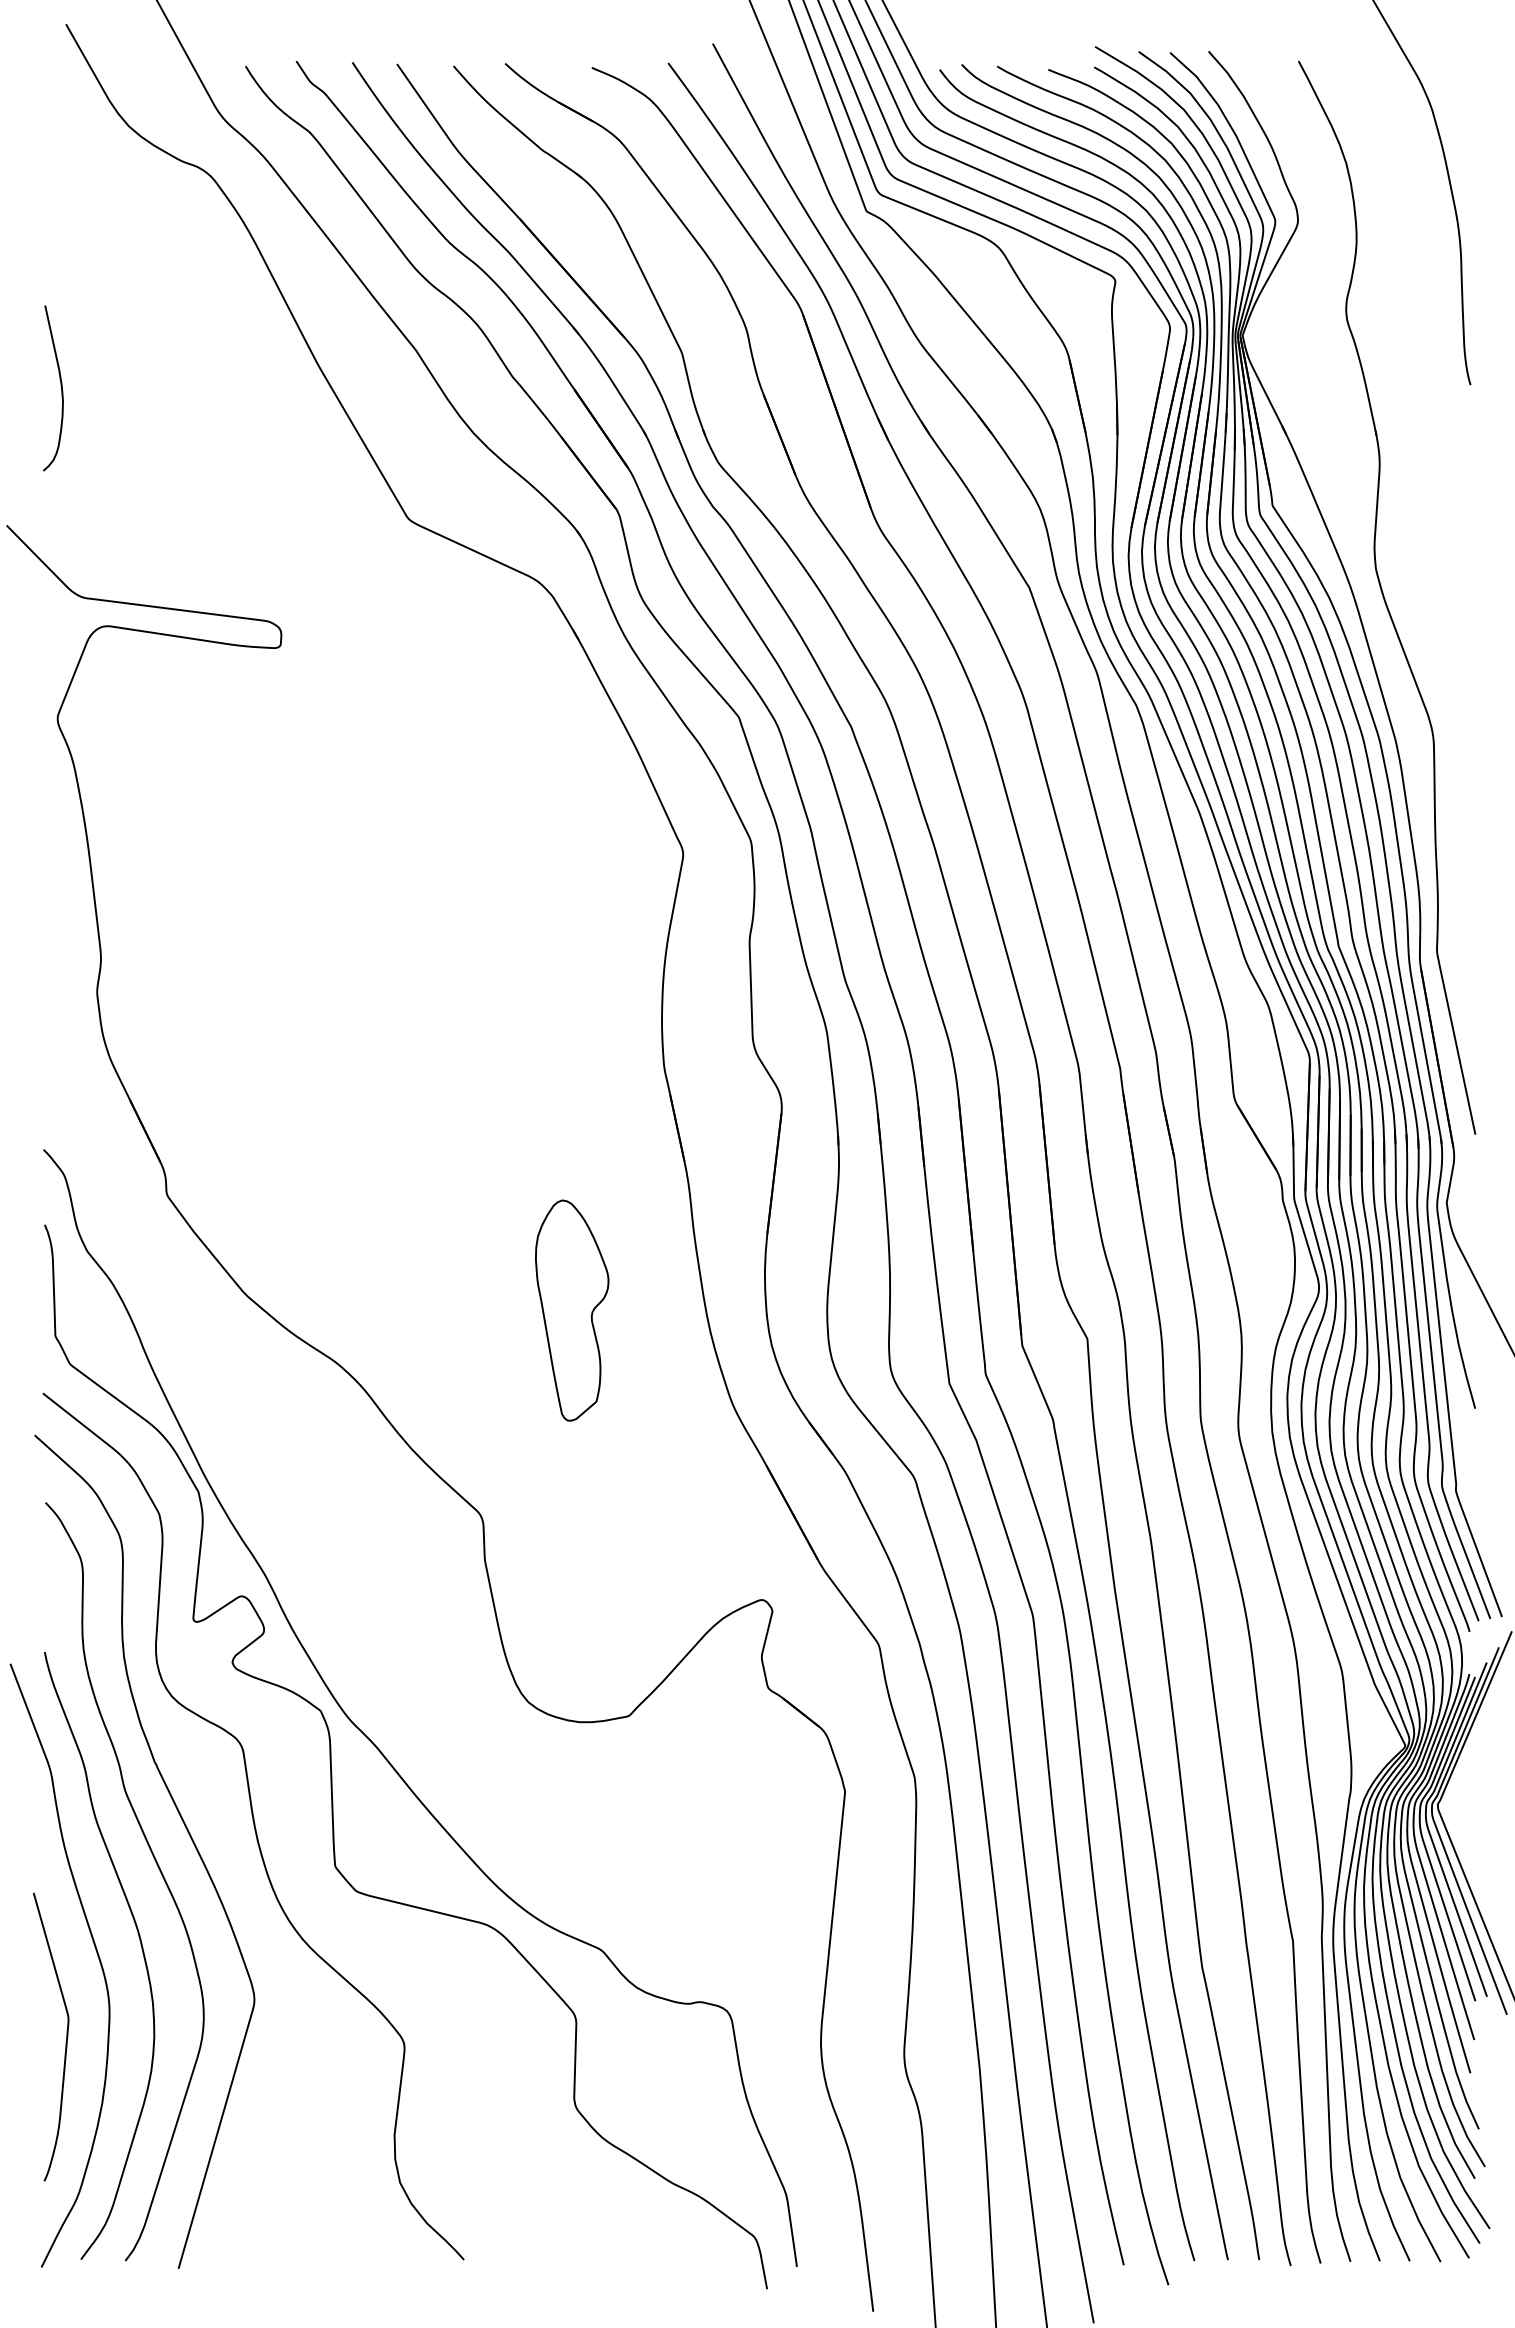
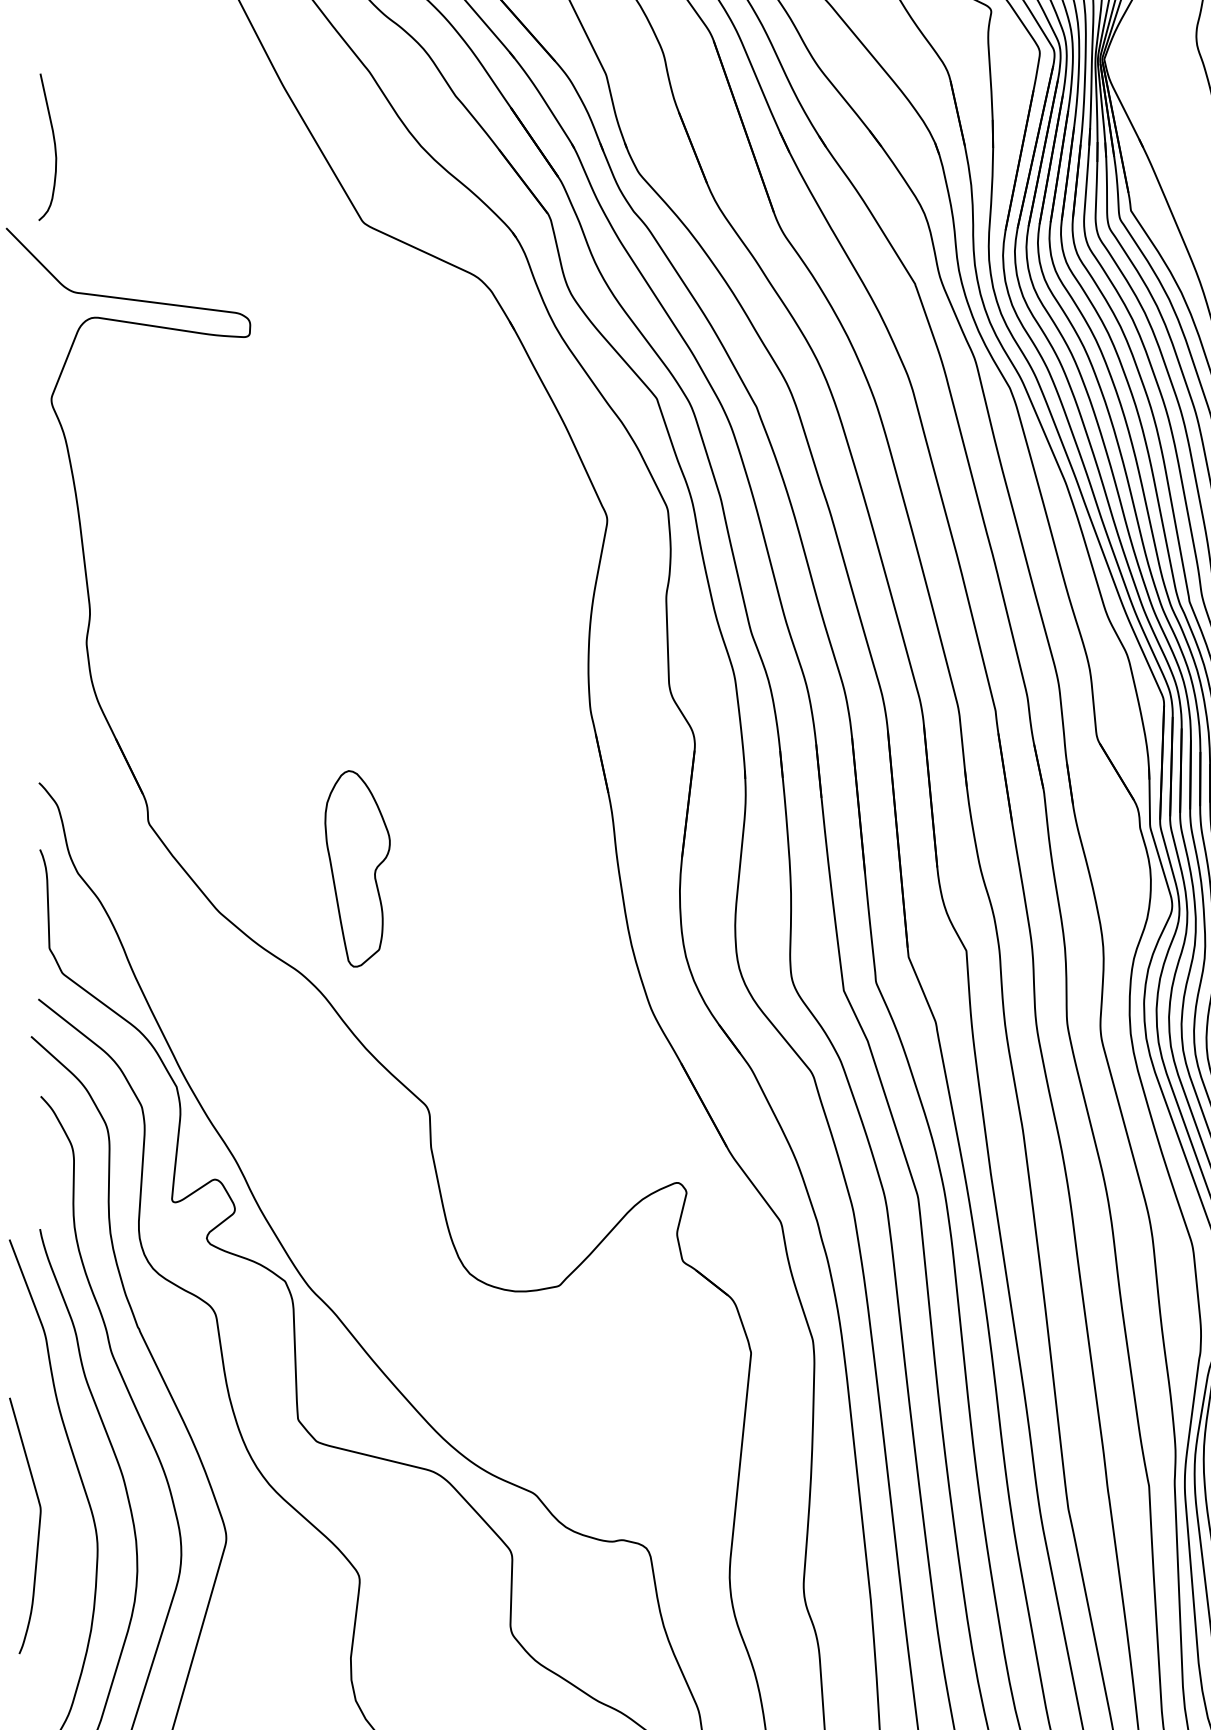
curve: (60, 386) -> (54, 145), moved
part: (572, 1310) -> (357, 868), moved
curve: (65, 2041) -> (38, 1529), moved

